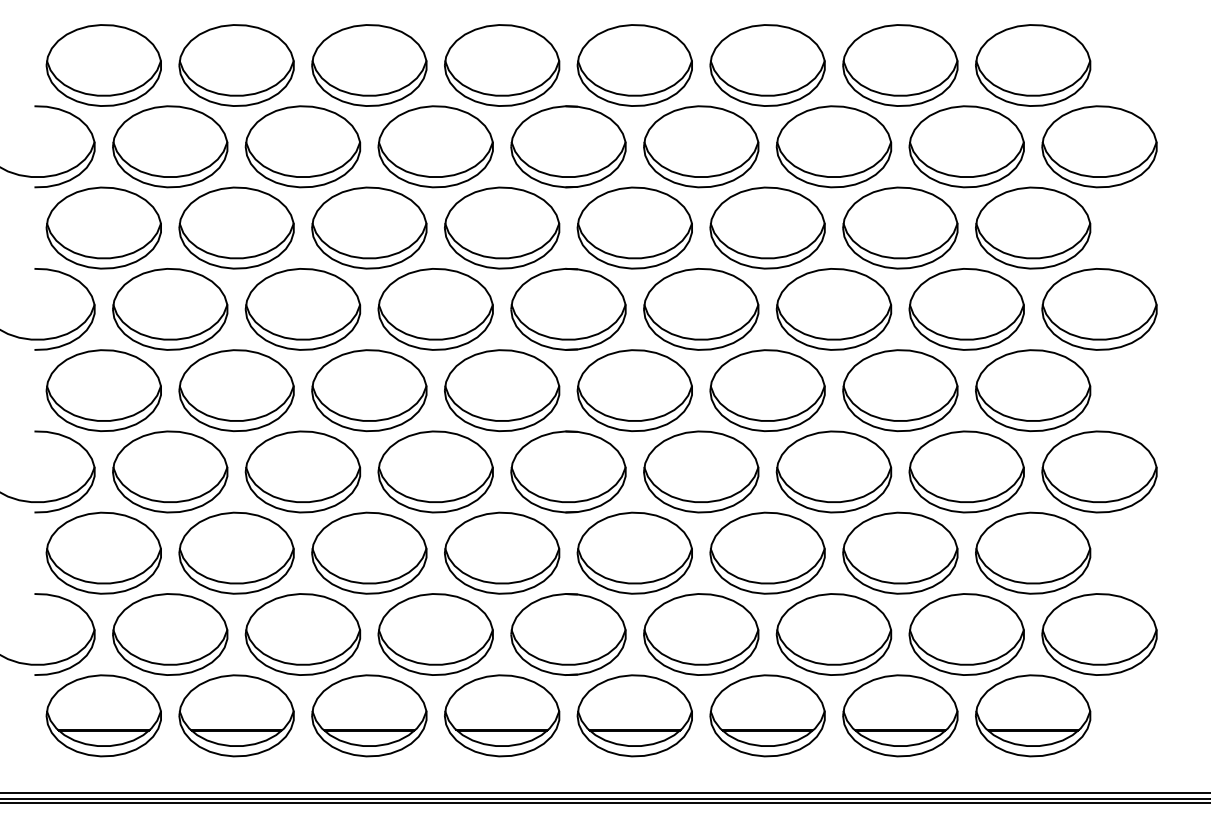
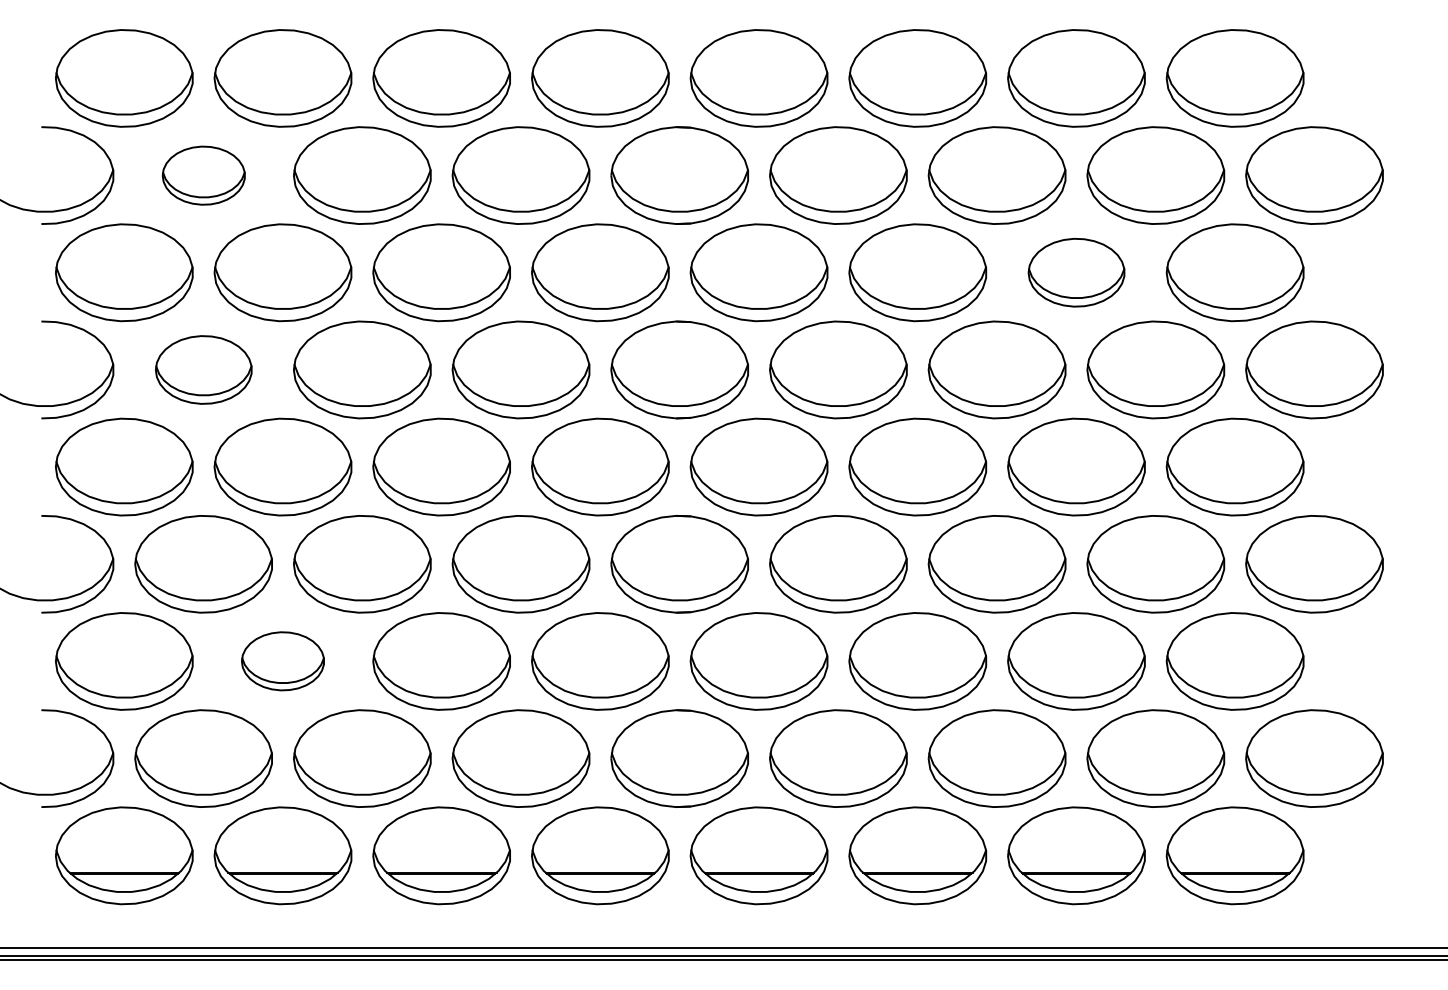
part: (170, 146) -> (204, 175), size x0.6
part: (900, 227) -> (1076, 272), size x0.7
part: (170, 309) -> (204, 370), size x0.7
part: (236, 552) -> (282, 660), size x0.6

